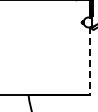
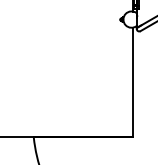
line: (89, 61) -> (132, 83), dashed -> solid

